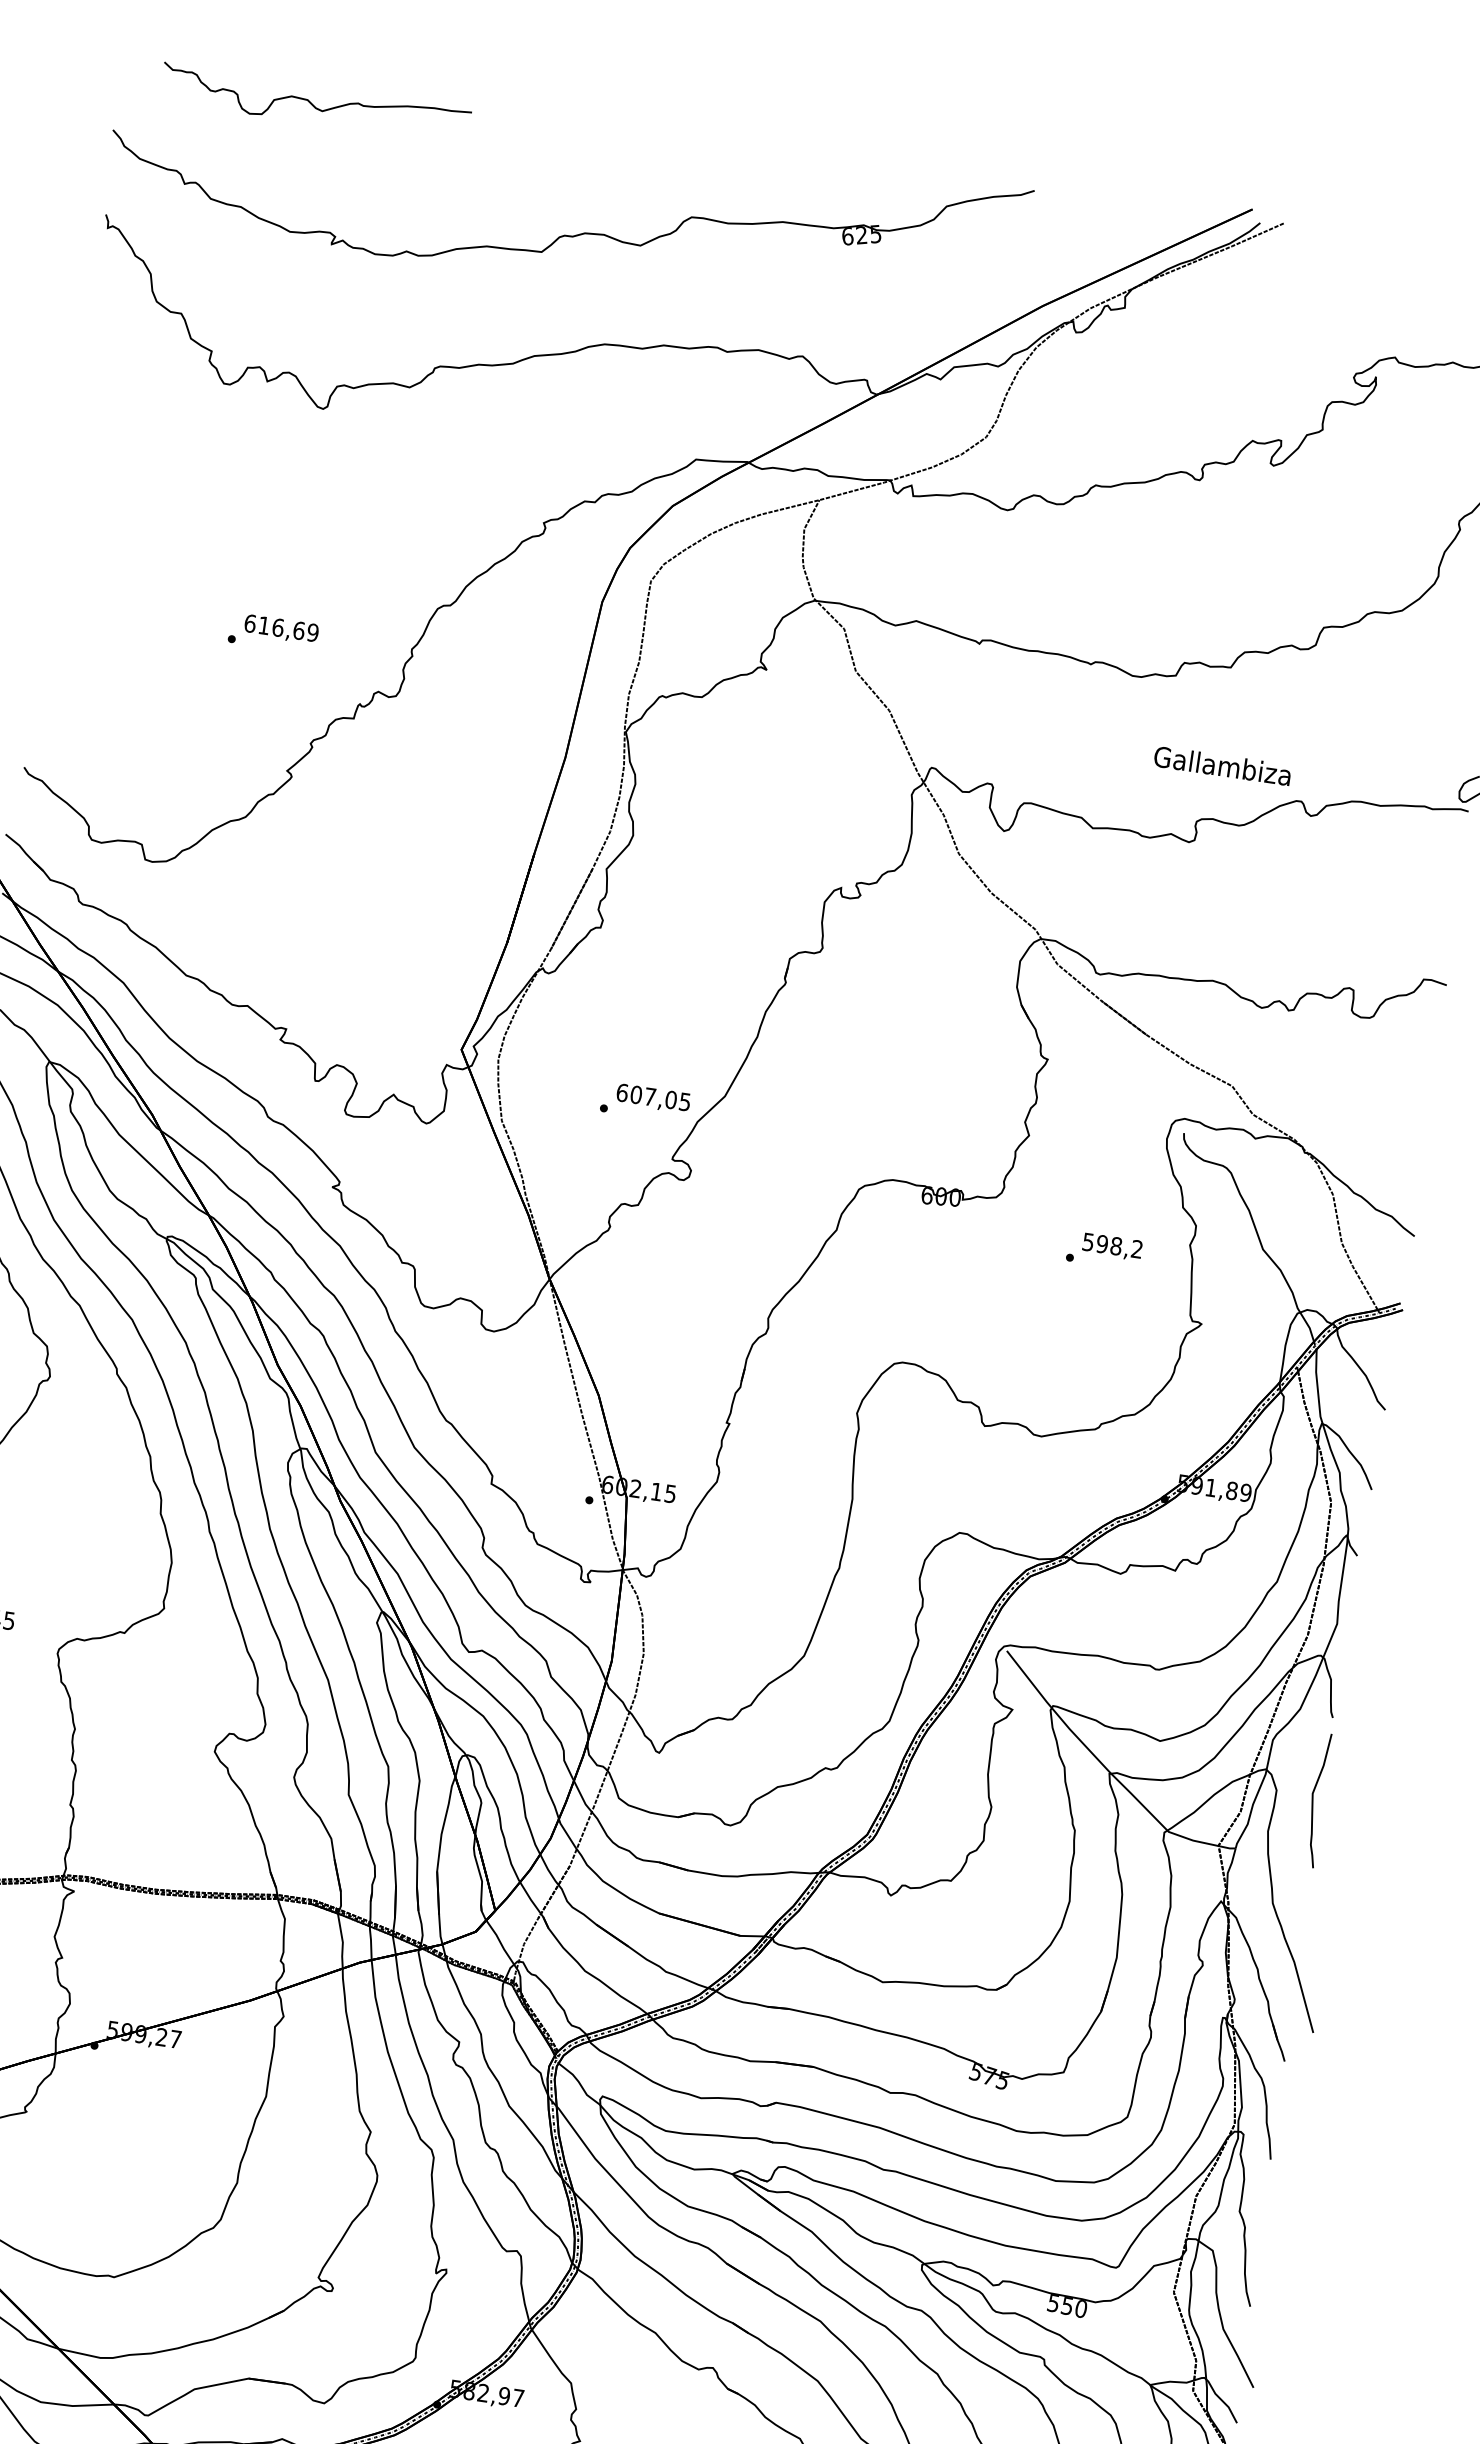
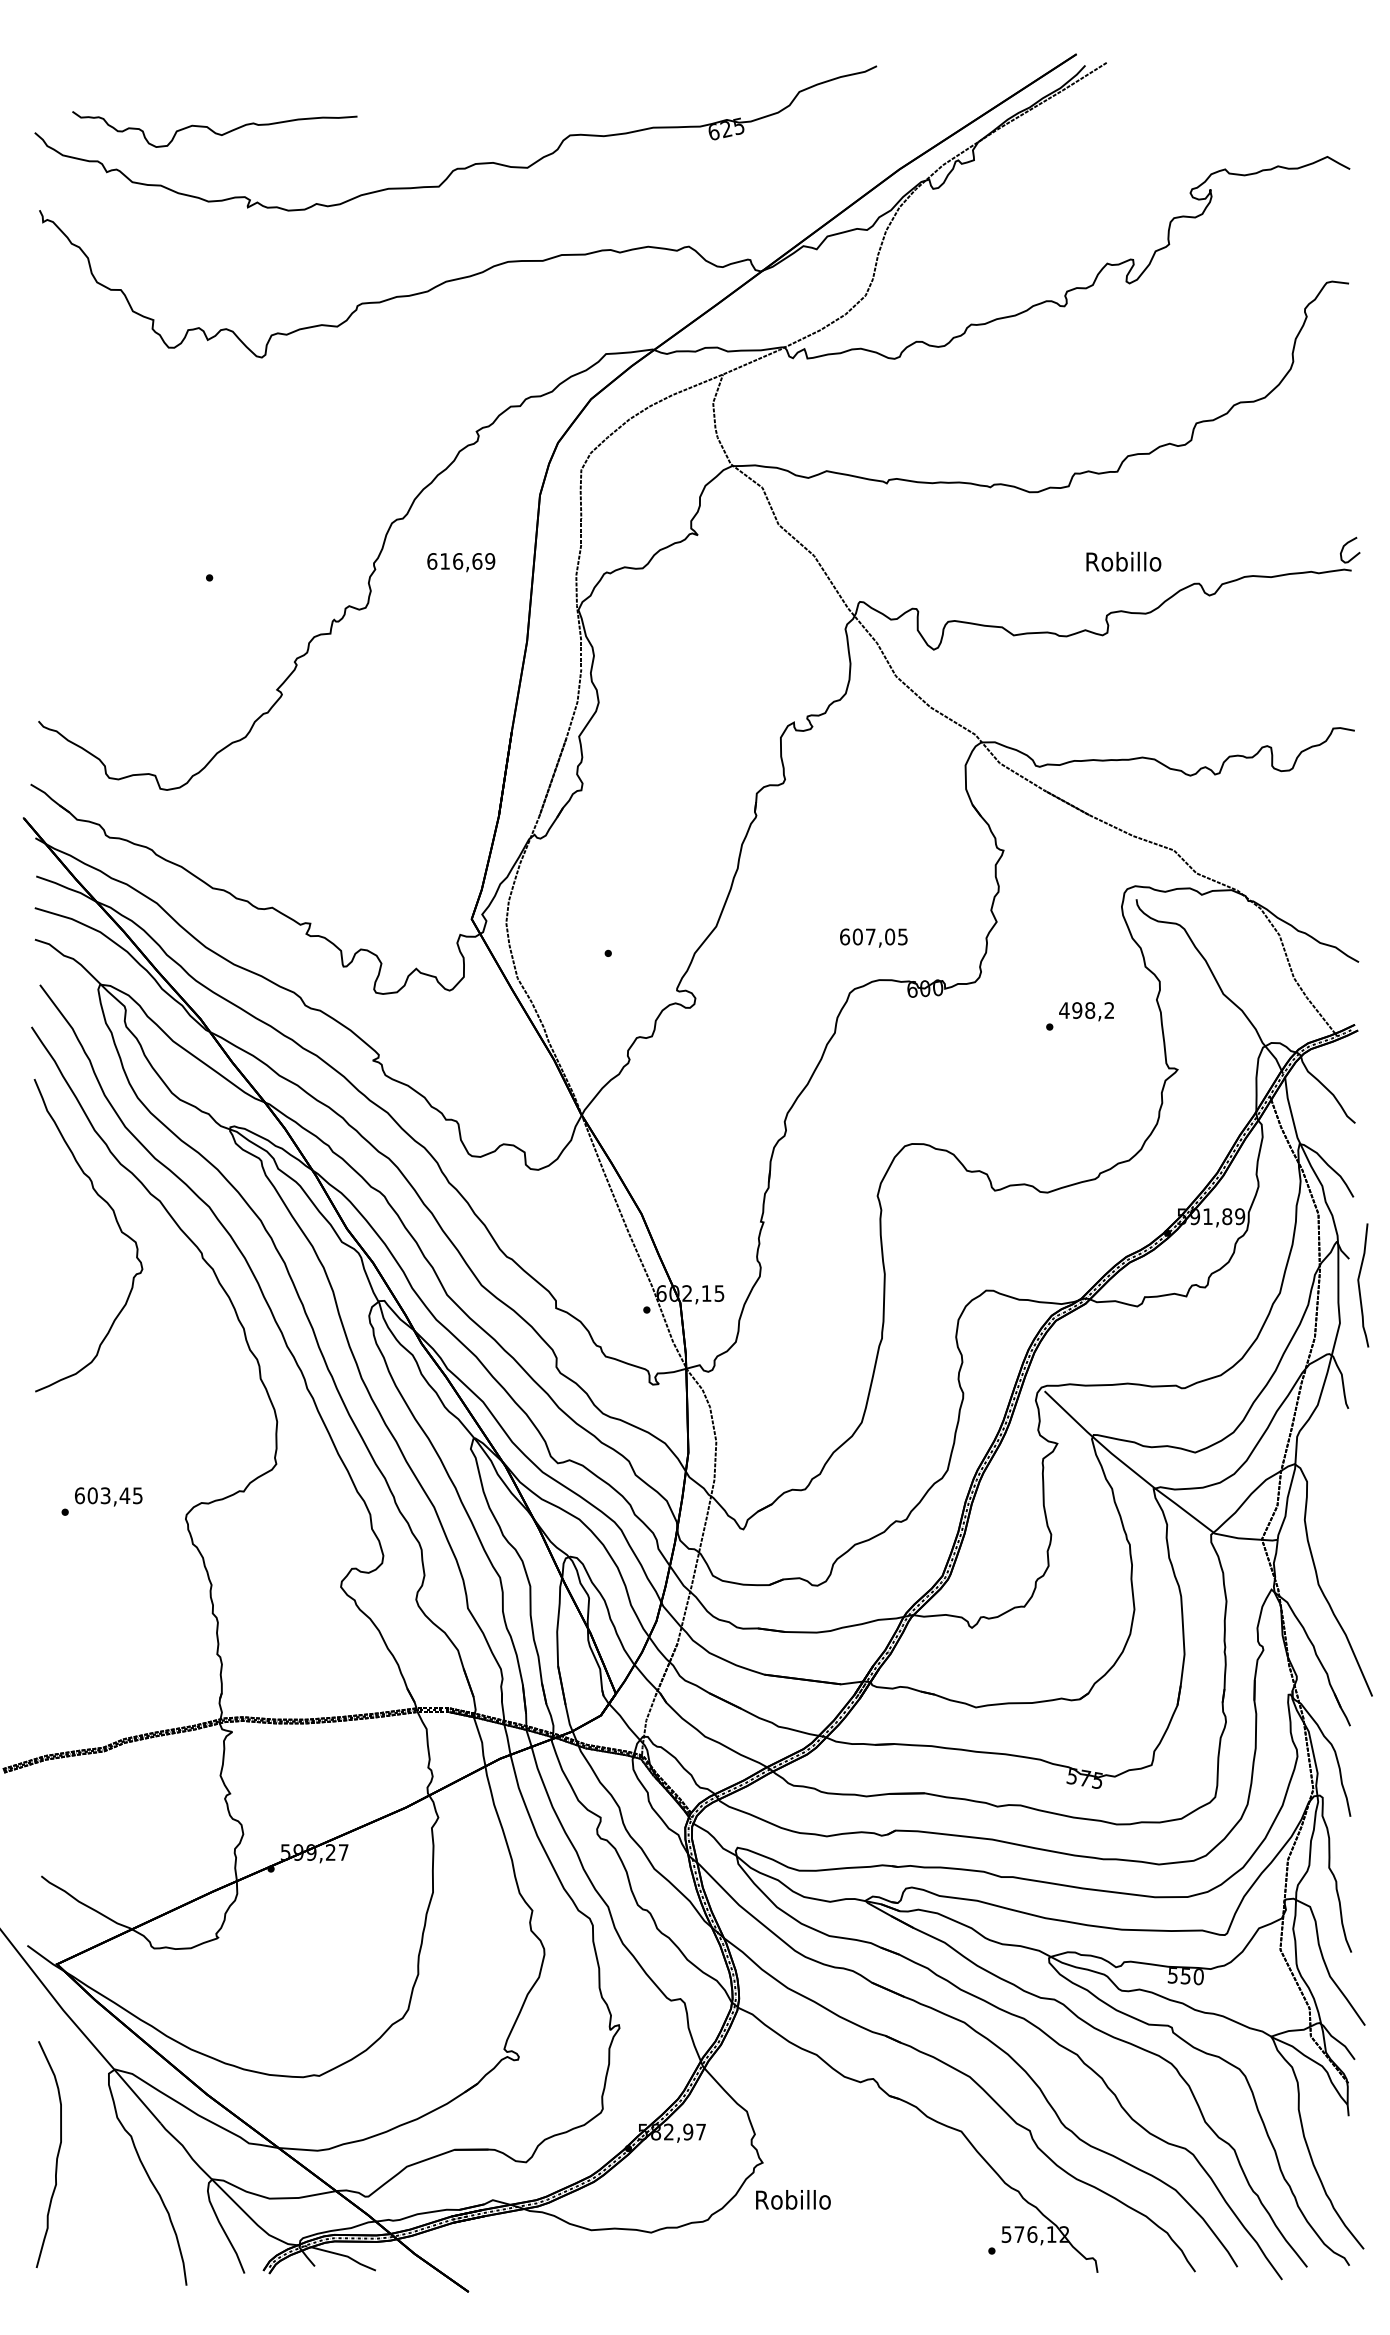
curve: (314, 104) -> (213, 130), moved
text: (281, 629) -> (461, 562), moved
text: (1222, 765) -> (1122, 561), Gallambiza -> Robillo
text: (653, 1097) -> (873, 937), moved
text: (1088, 1242) -> (1064, 1010), 598,2 -> 498,2
curve: (1313, 1802) -> (1360, 1287), moved

